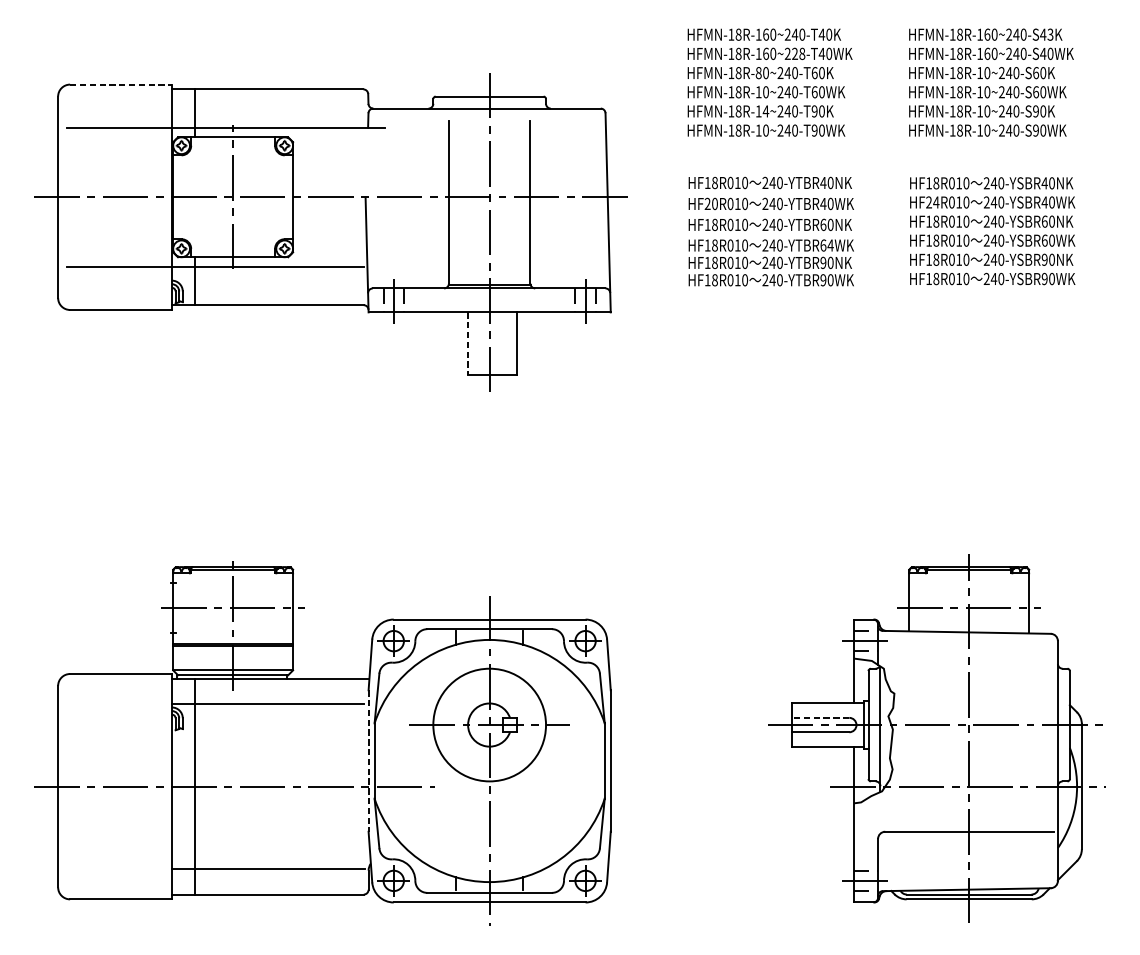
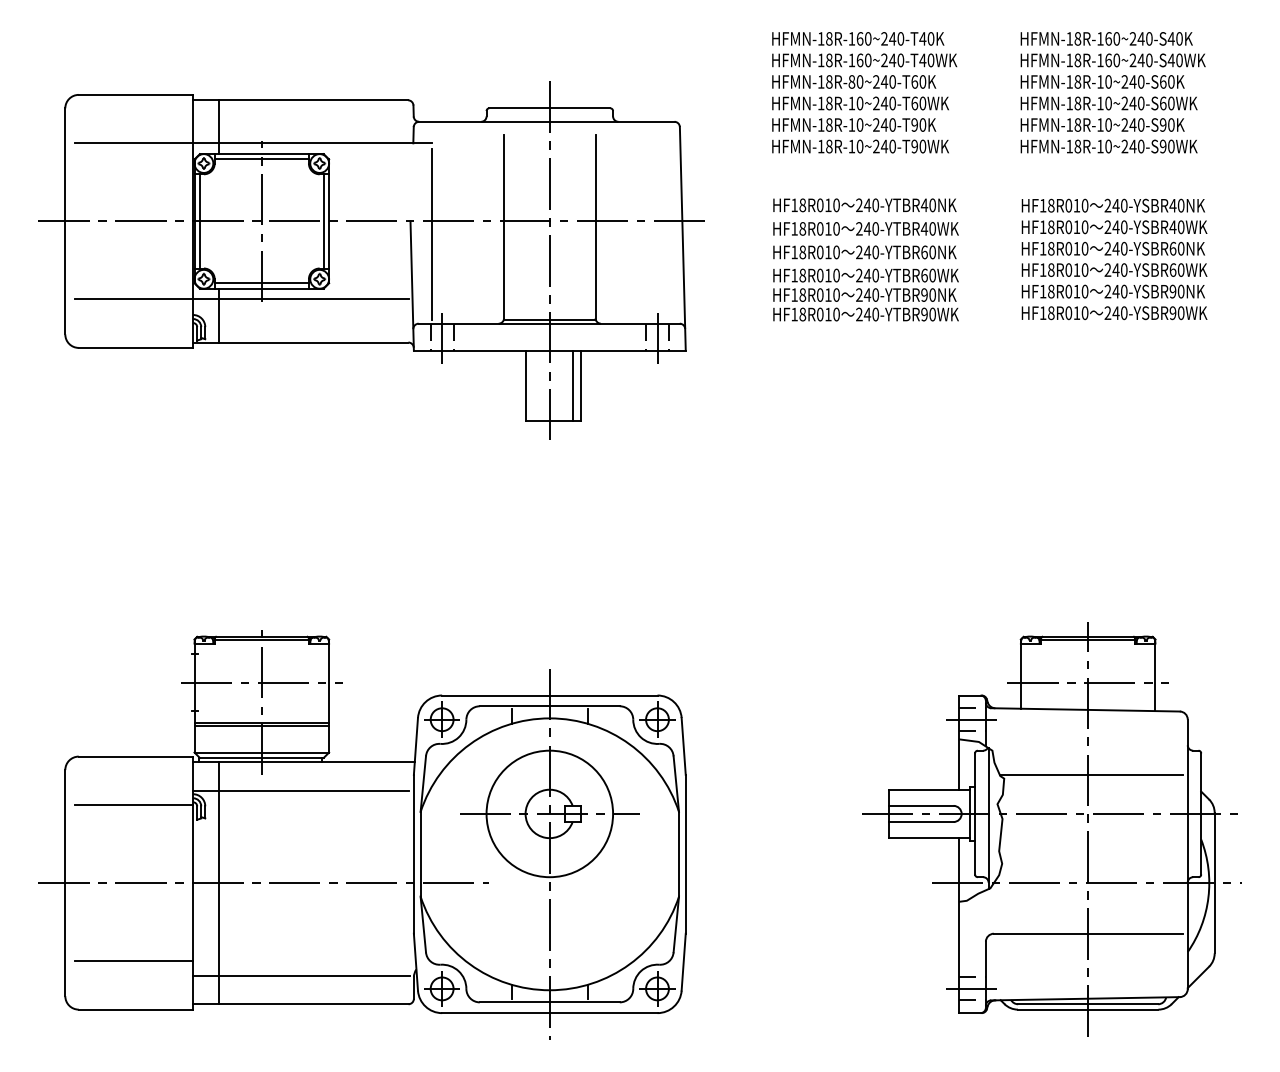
text: (1050, 34) -> (1179, 38), HFMN-18R-160~240-S43K -> HFMN-18R-160~240-S40K
text: (798, 53) -> (896, 60), HFMN-18R-160~228-T40WK -> HFMN-18R-160~240-T40WK
line: (121, 84) -> (136, 94), dashed -> solid
text: (765, 110) -> (859, 124), HFMN-18R-14~240-T90K -> HFMN-18R-10~240-T90K
line: (232, 142) -> (261, 159), added
line: (177, 197) -> (199, 221), added
line: (288, 197) -> (323, 221), added
text: (932, 202) -> (1046, 227), HF24R010 -> HF18R010
text: (711, 203) -> (798, 228), HF20R010 -> HF18R010
line: (385, 208) -> (432, 233), added
text: (830, 245) -> (932, 275), 240-YTBR64WK -> 240-YTBR60WK
line: (232, 252) -> (261, 283), added
line: (468, 343) -> (525, 385), dashed -> solid
line: (509, 343) -> (572, 385), added
line: (972, 689) -> (1091, 774), added
line: (118, 717) -> (133, 805), added
line: (819, 717) -> (920, 805), dashed -> solid
line: (368, 761) -> (413, 854), dashed -> solid
line: (118, 856) -> (133, 961), added

